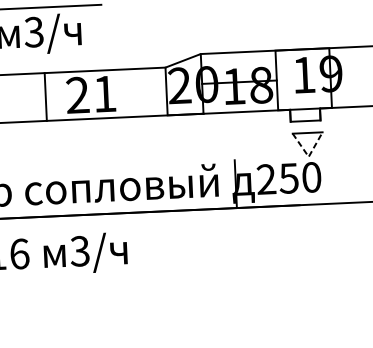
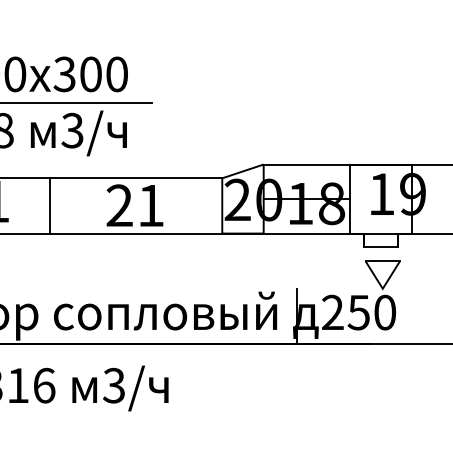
line: (45, 96) -> (49, 205), moved
line: (308, 156) -> (382, 288), dashed -> solid

